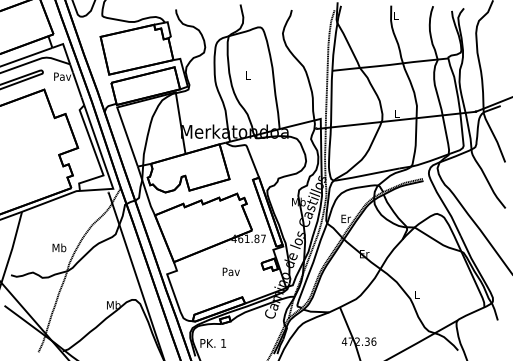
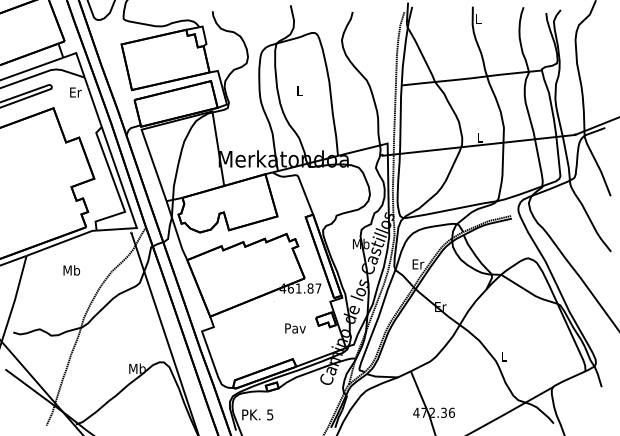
text: (62, 76) -> (75, 92), Pav -> Er
text: (59, 247) -> (71, 270), moved
text: (231, 271) -> (295, 328), moved
text: (223, 343) -> (270, 414), 1 -> 5

